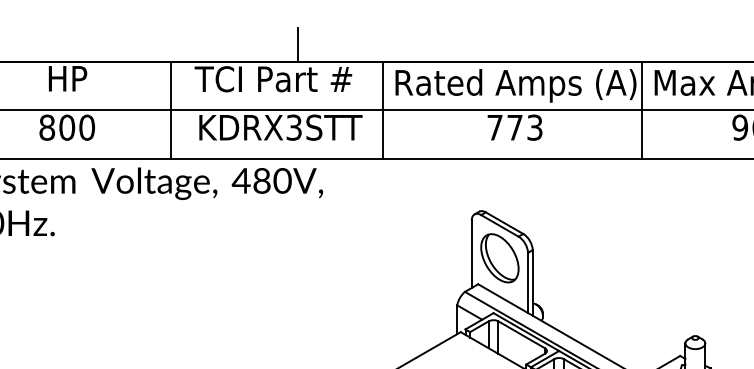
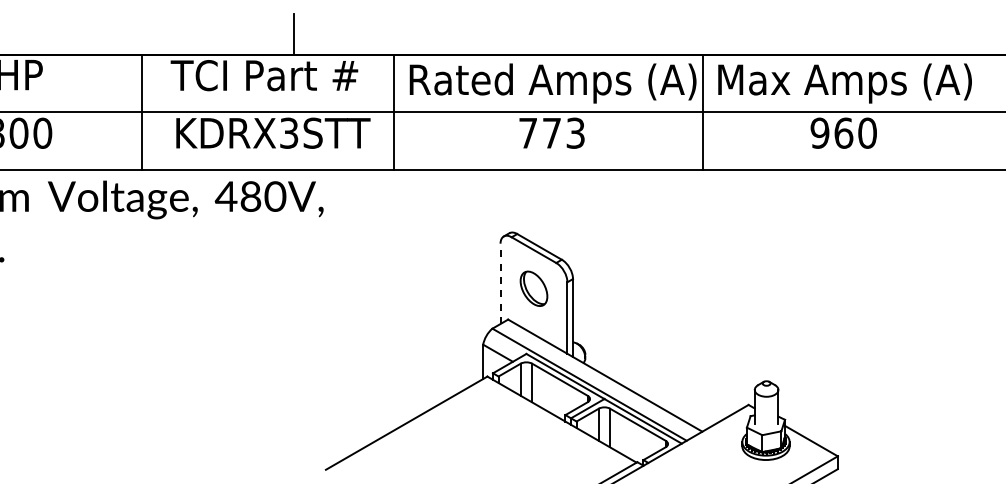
line: (471, 253) -> (500, 283), solid -> dashed
part: (499, 258) -> (533, 288), size x0.6

